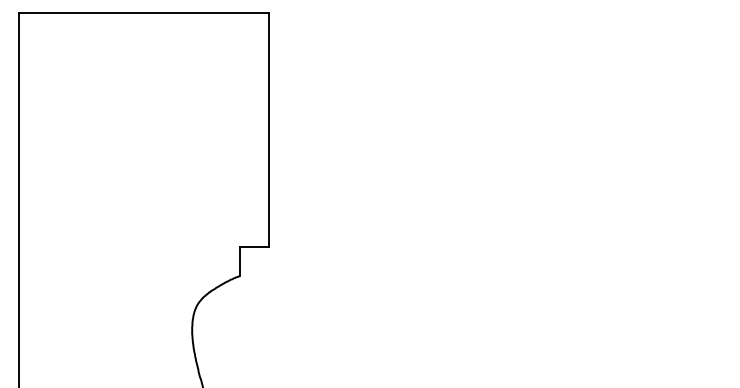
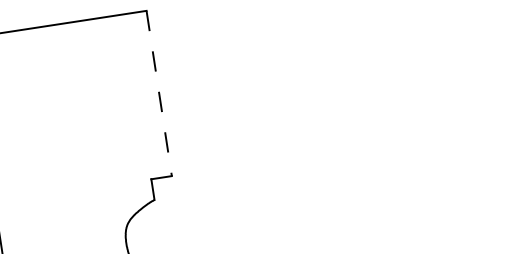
line: (269, 129) -> (159, 93), solid -> dashed

